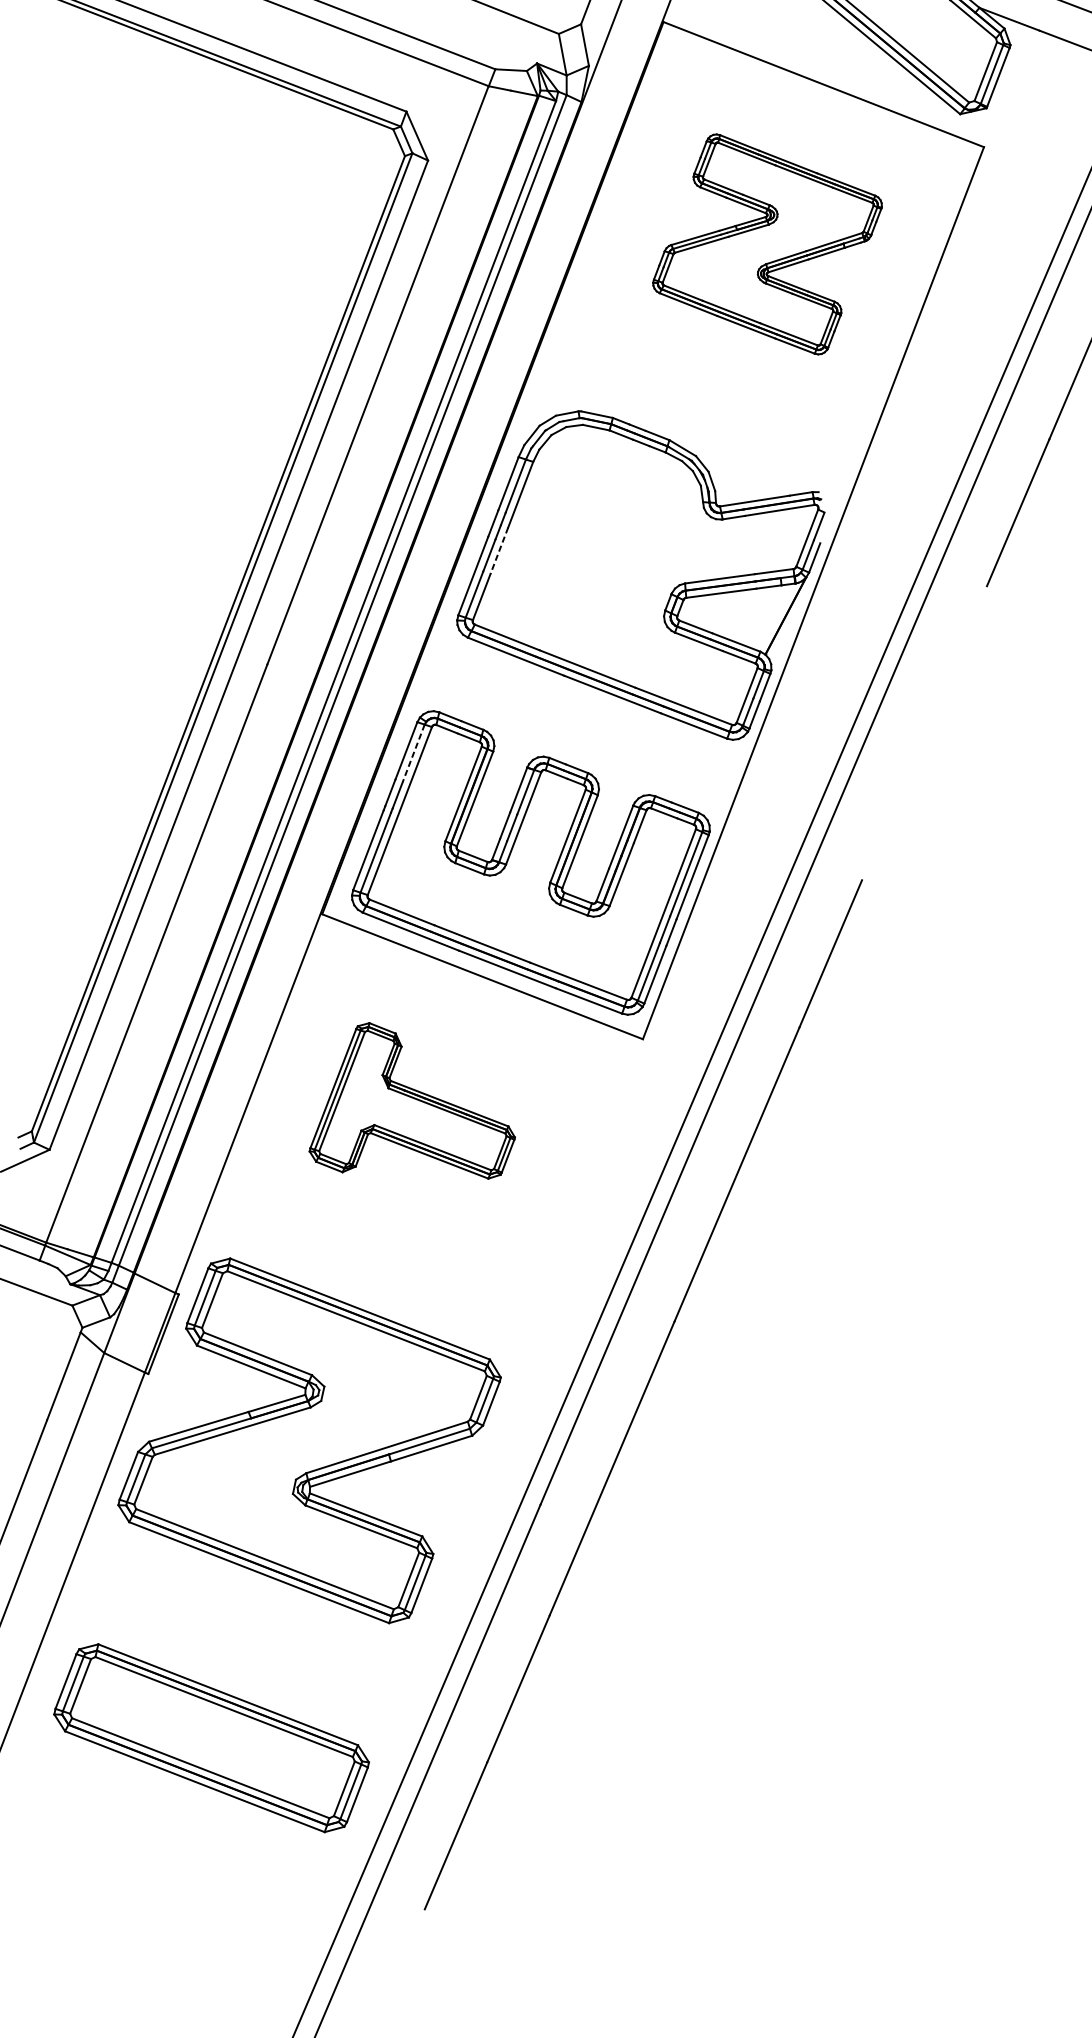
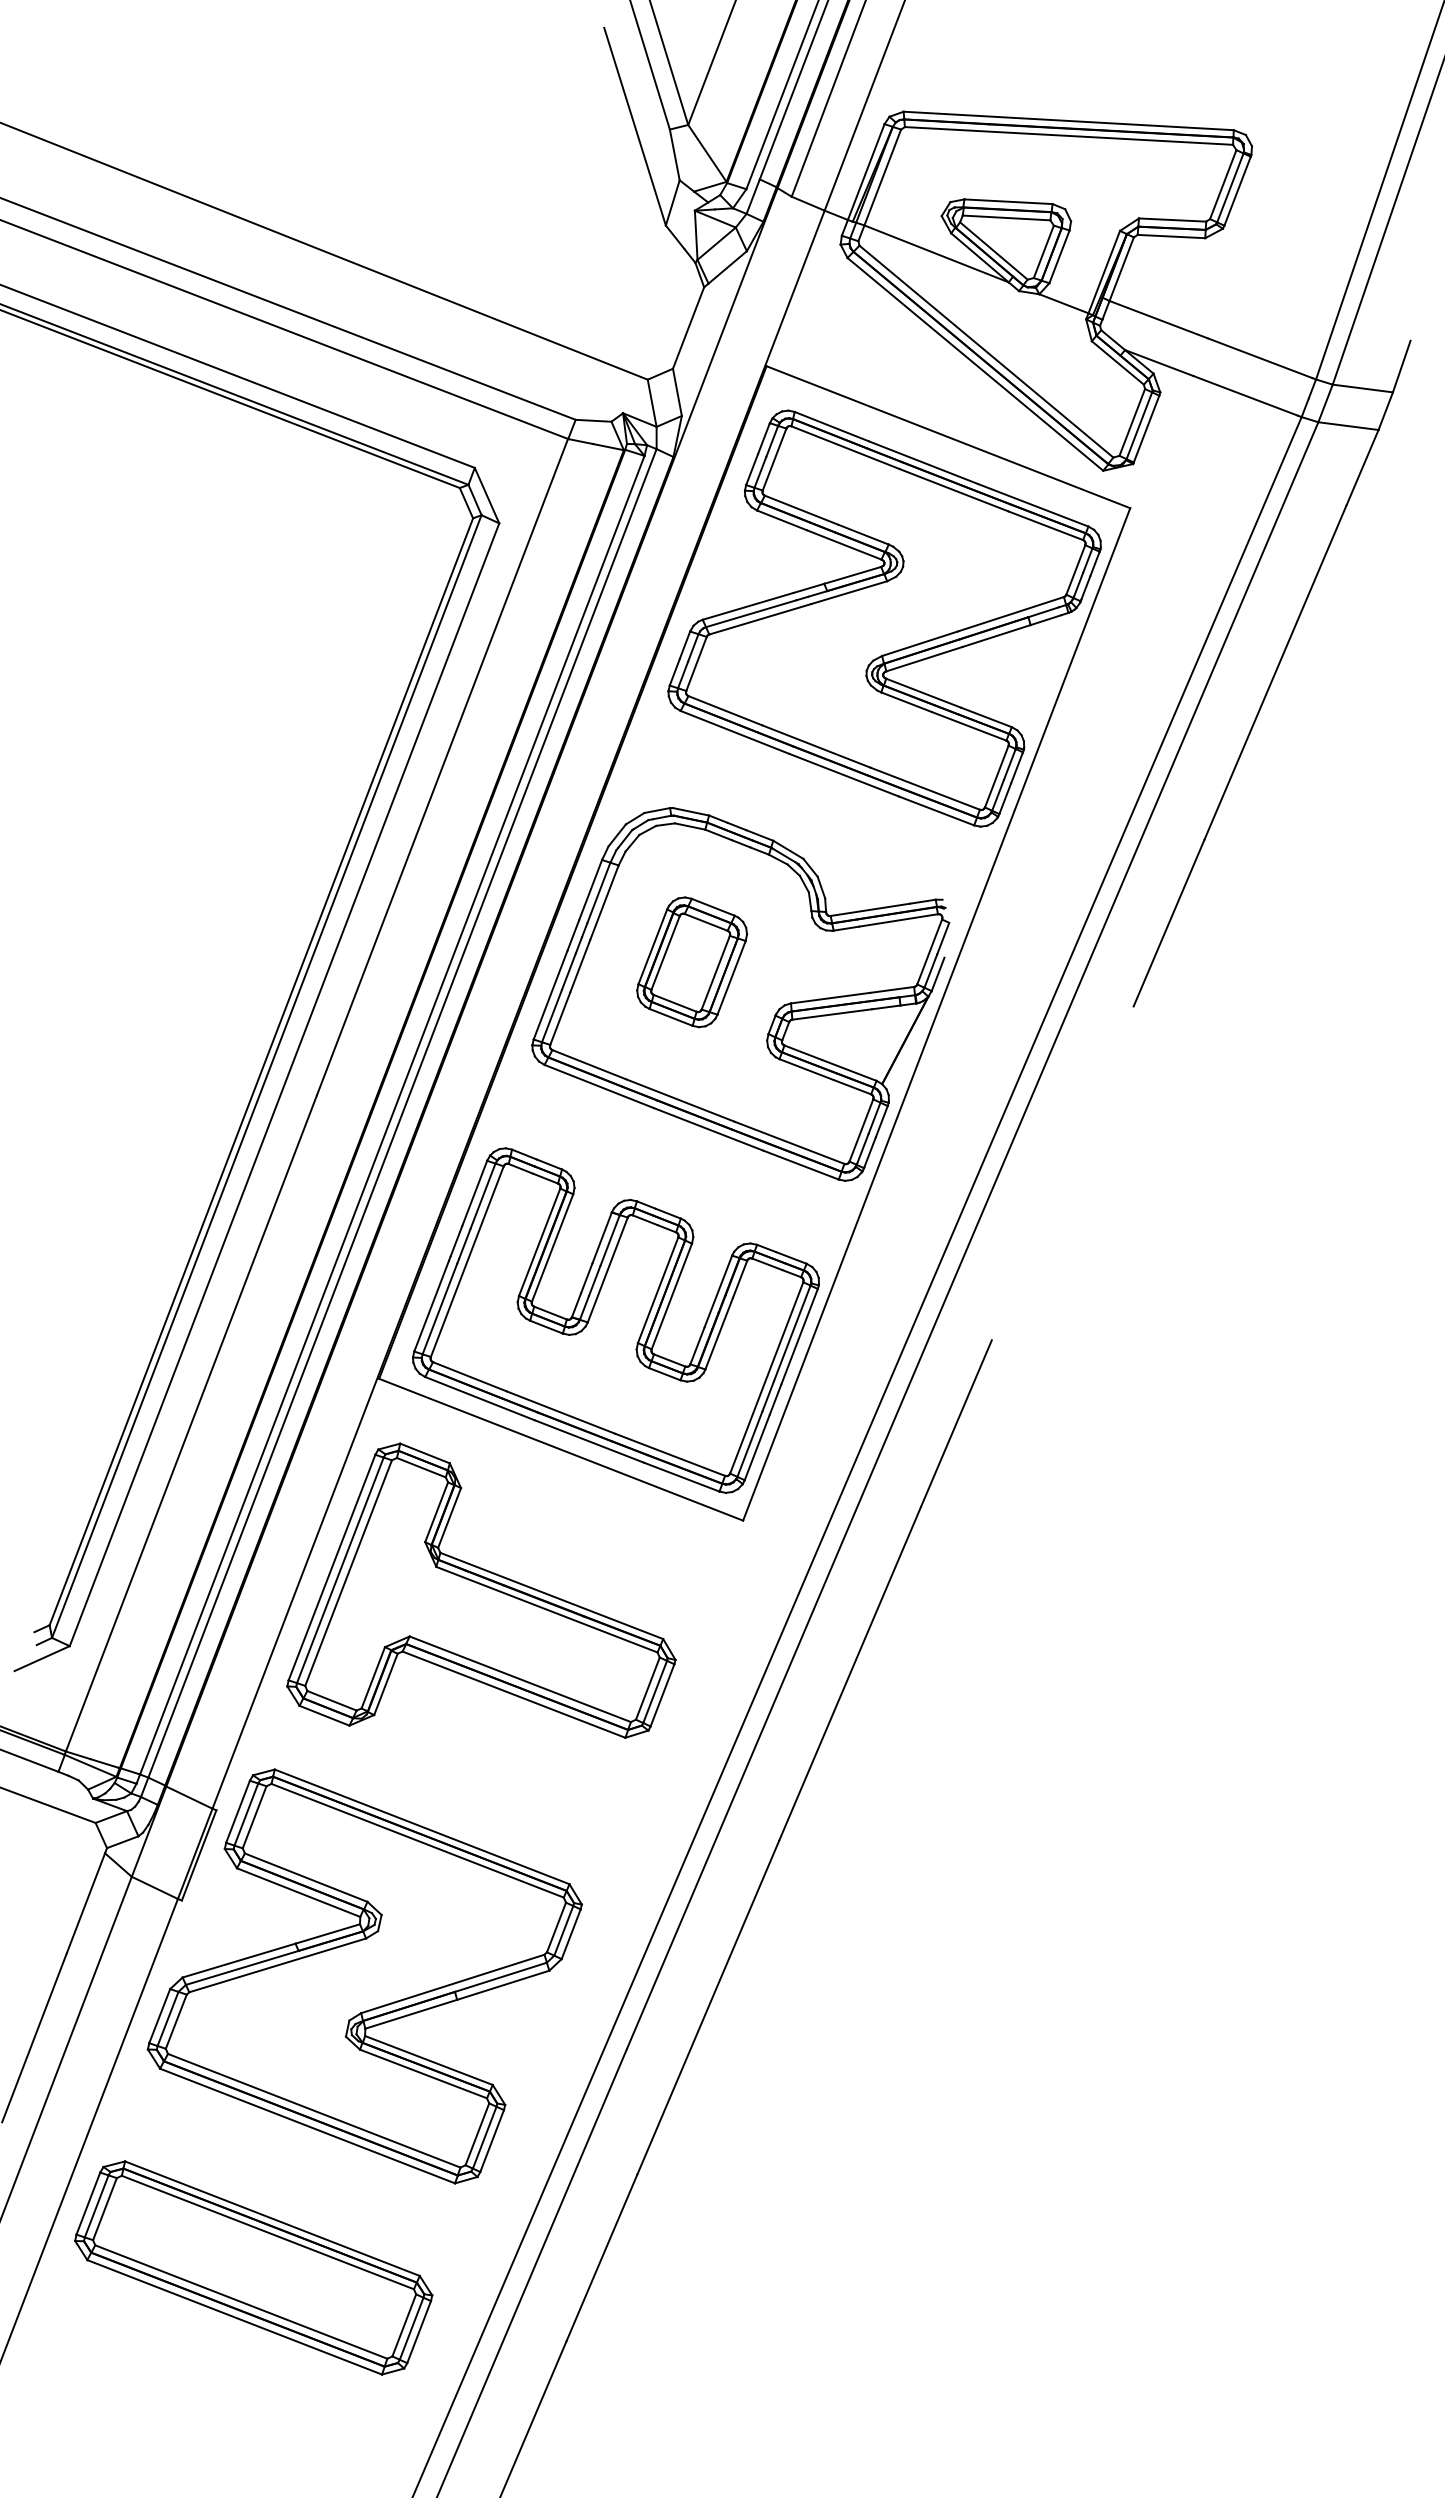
part: (767, 244) -> (884, 618), size x1.67
part: (598, 547) -> (692, 962), added
line: (499, 550) -> (580, 966), dashed -> solid
line: (414, 753) -> (483, 1196), dashed -> solid
part: (412, 1100) -> (481, 1590), size x1.67
part: (211, 1737) -> (253, 2267), moved

